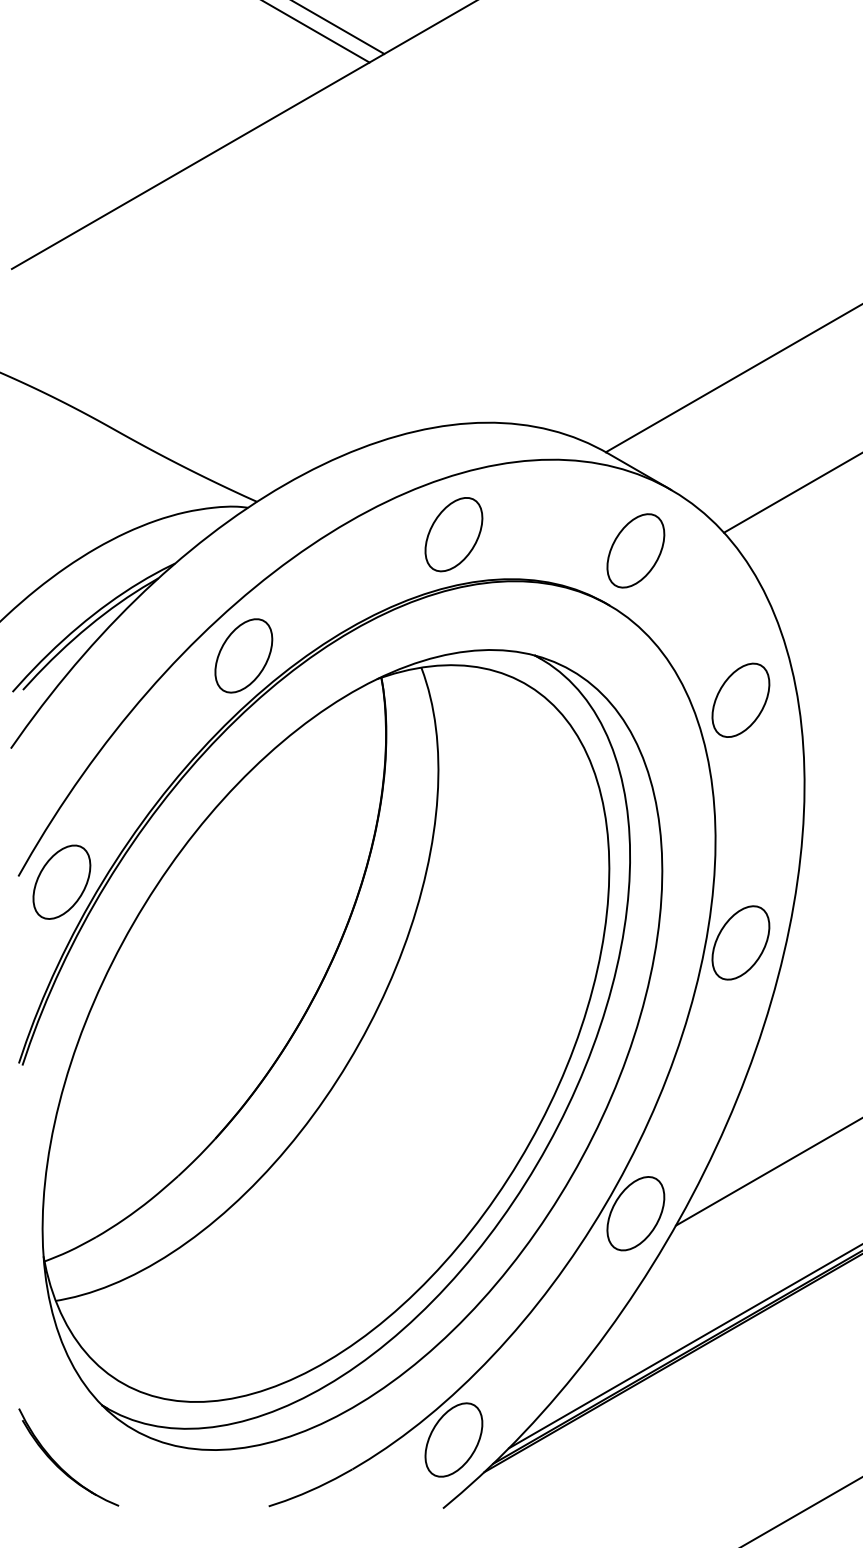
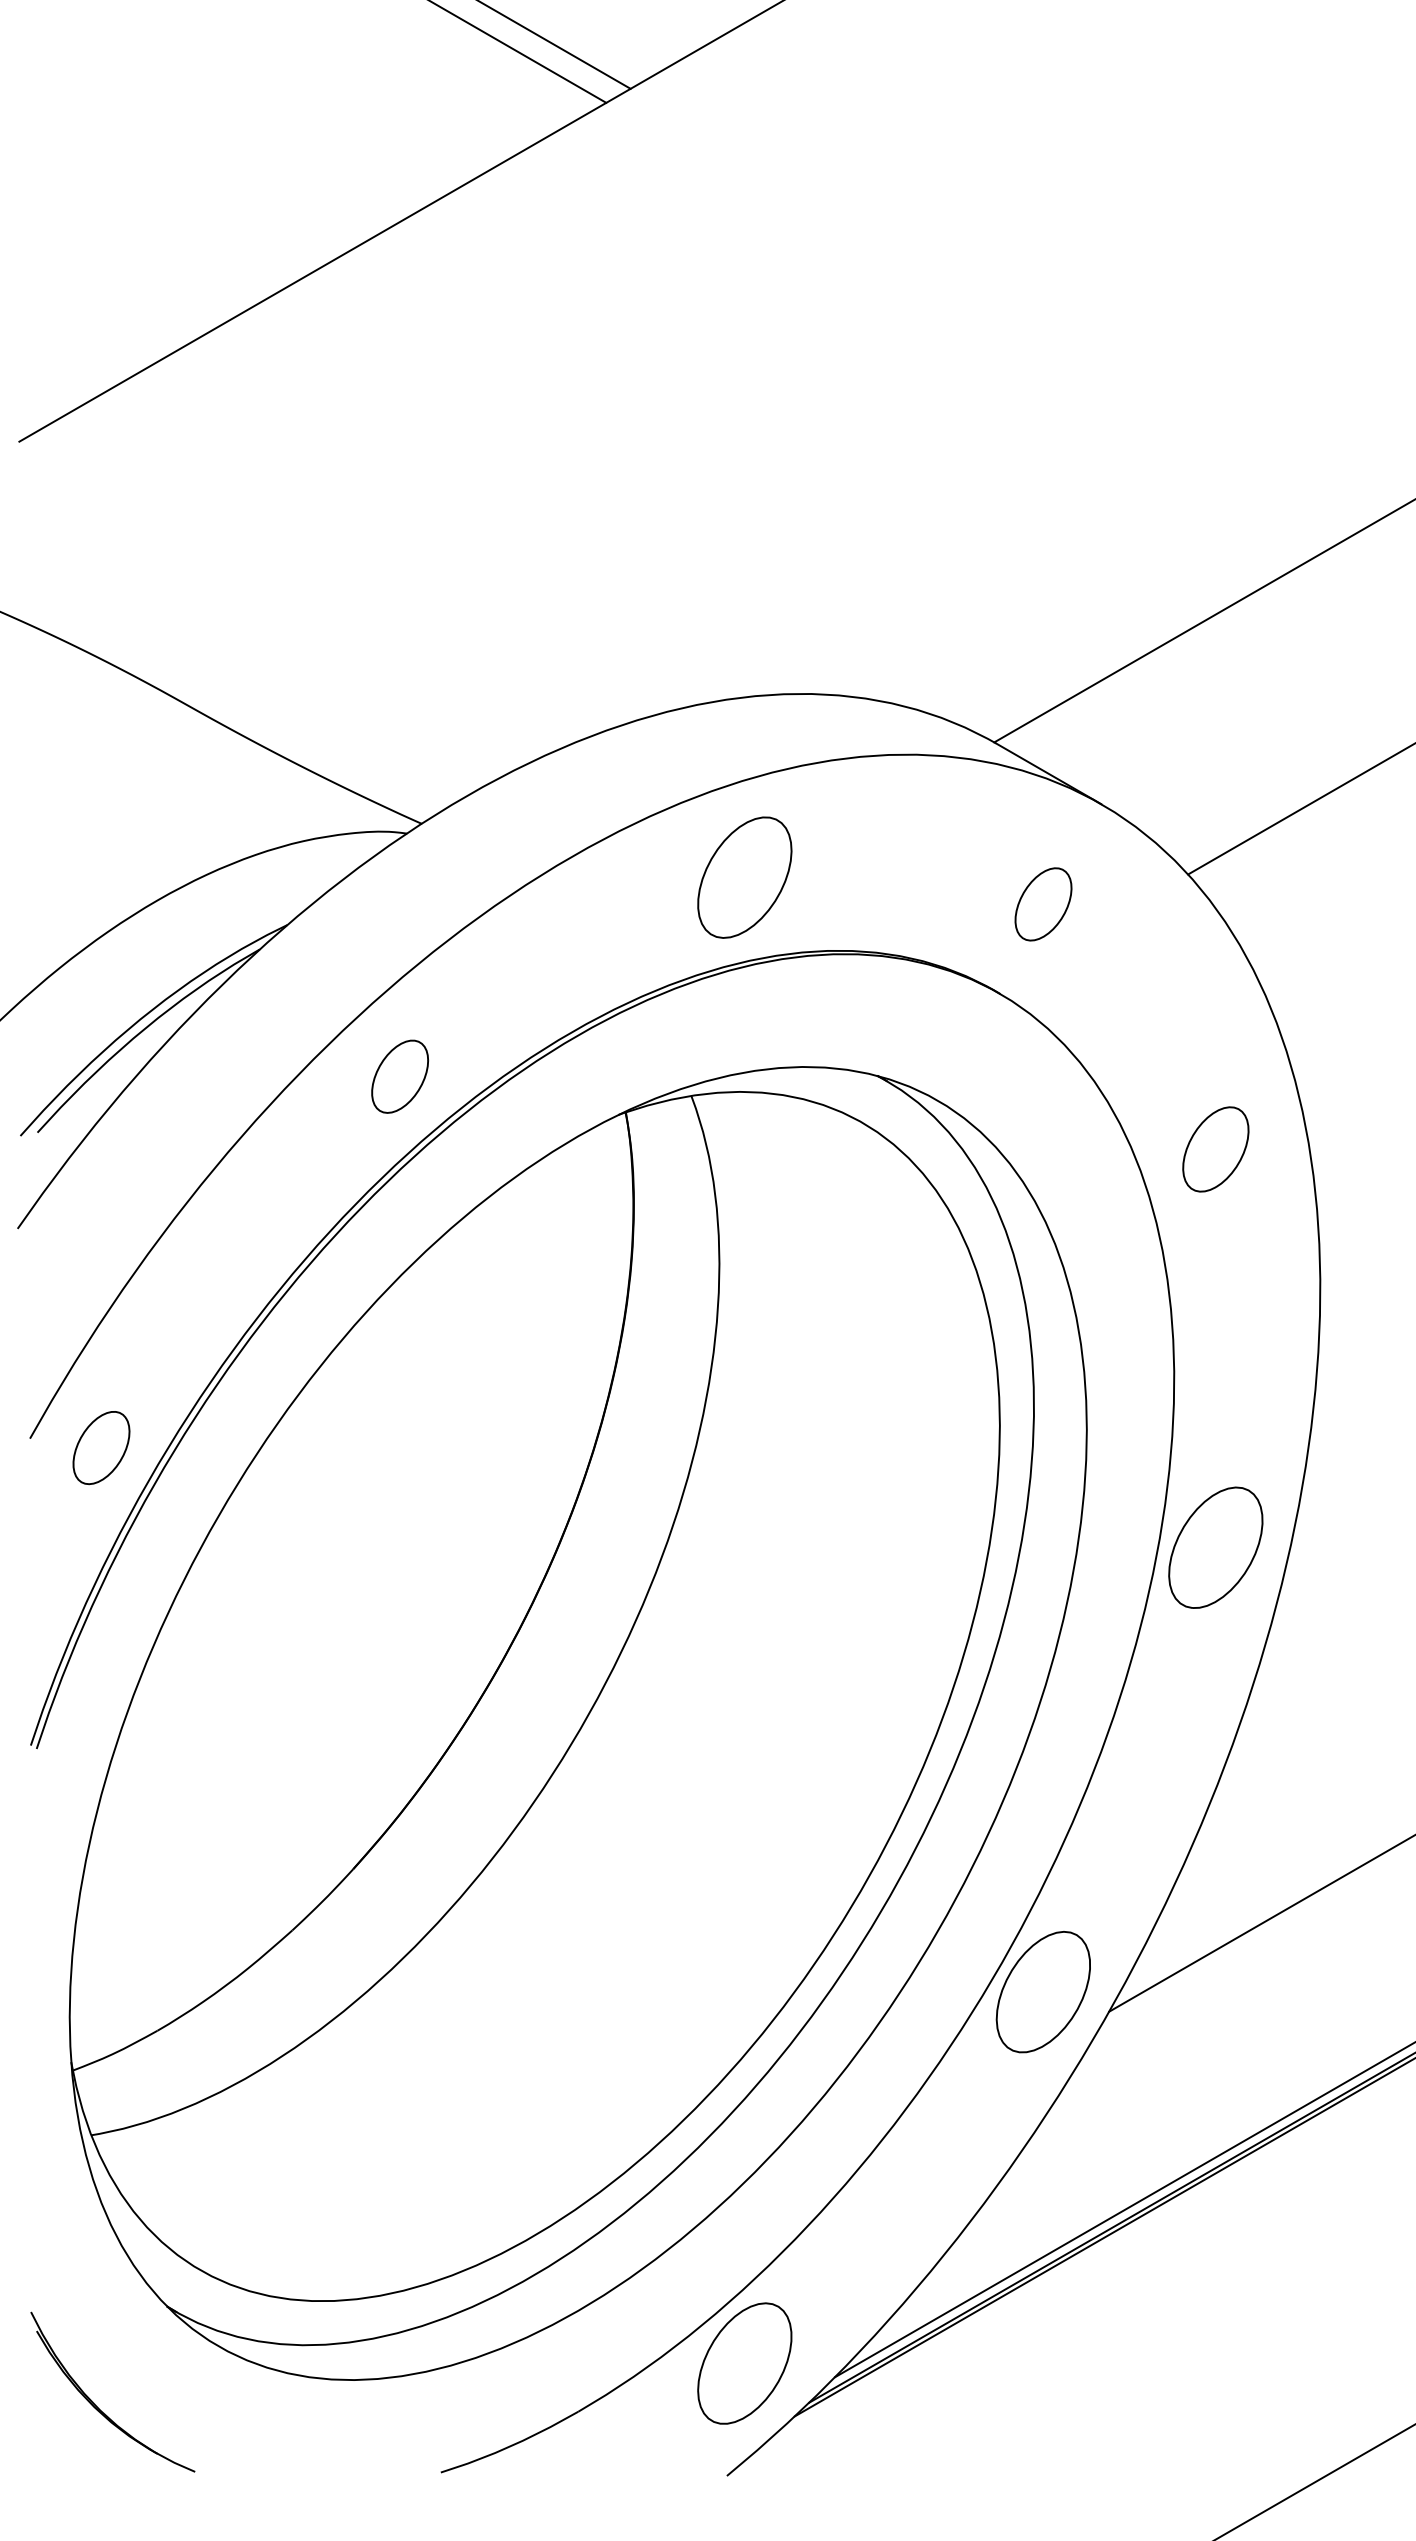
part: (635, 550) -> (1042, 903), size x0.6
part: (243, 655) -> (399, 1076), size x0.6
part: (740, 699) -> (1215, 1148), size x0.7
part: (61, 881) -> (100, 1446), size x0.6

